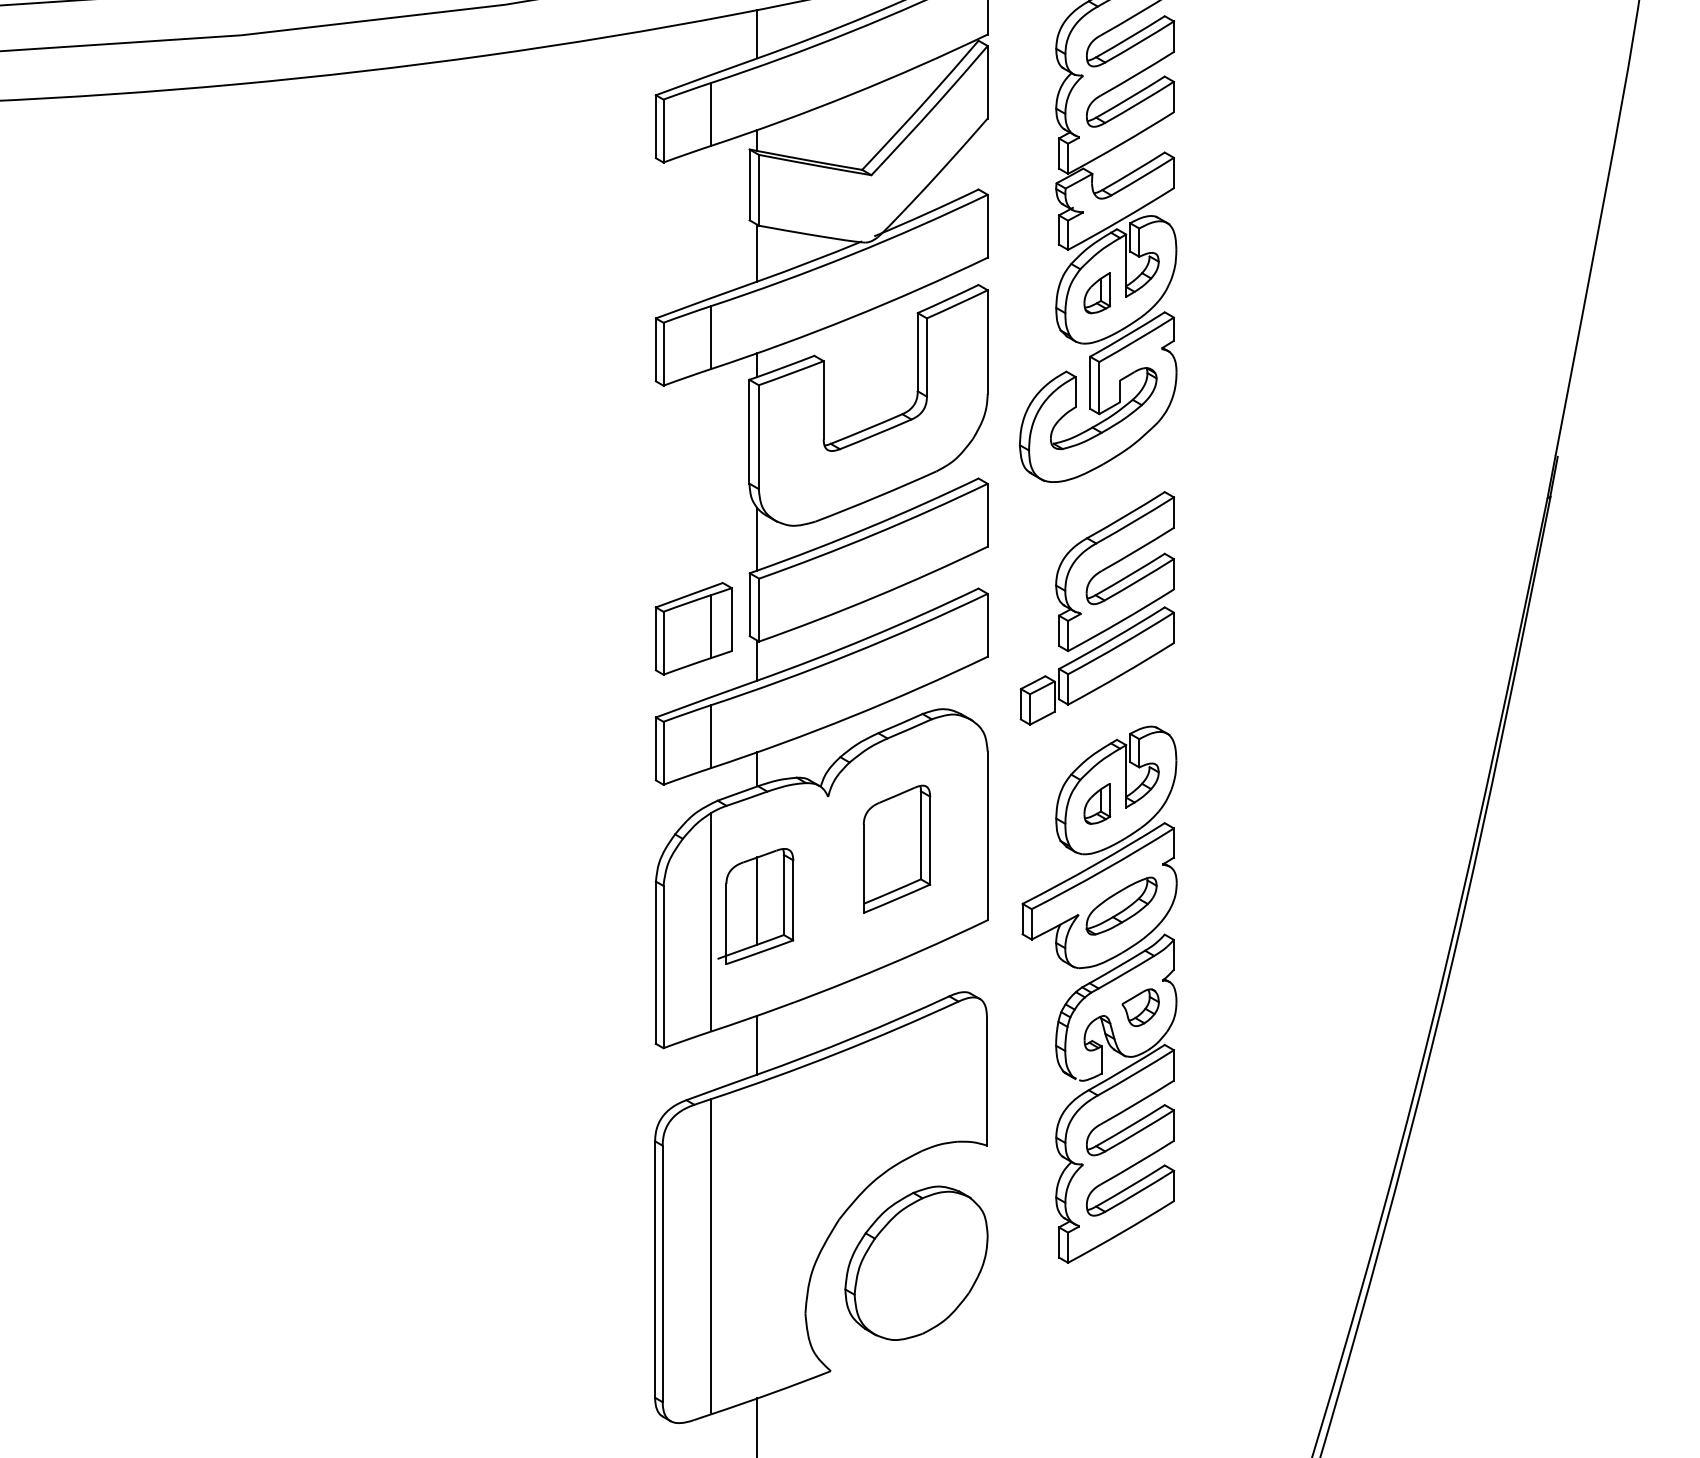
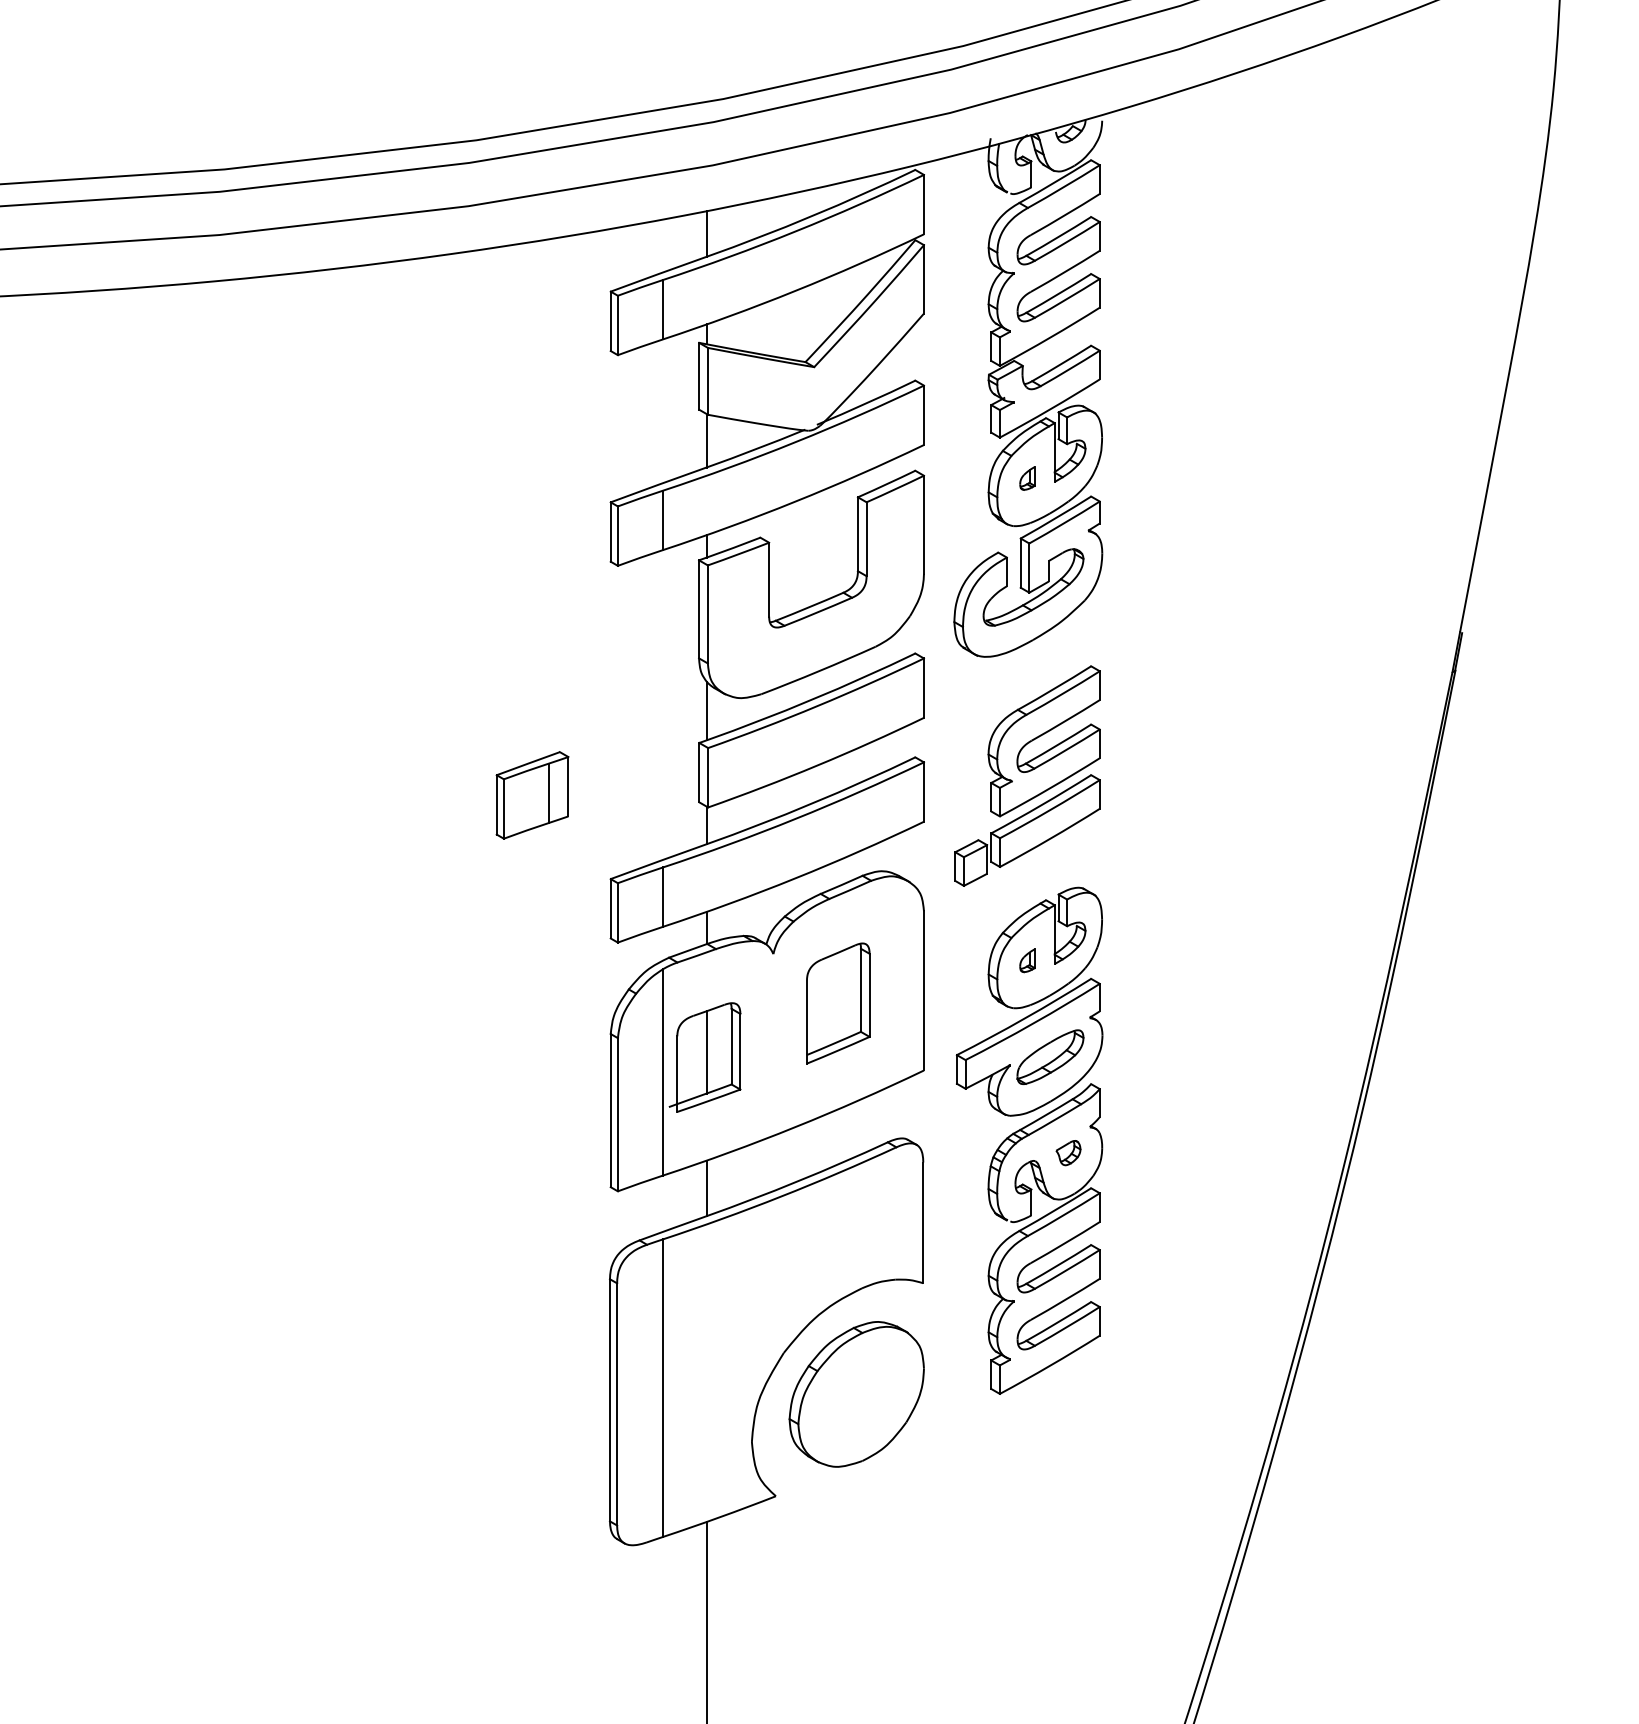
part: (1097, 293) -> (1027, 478), size x0.6
part: (693, 628) -> (532, 795), moved
part: (1097, 803) -> (1027, 960), size x0.6
part: (1140, 1007) -> (1068, 1152), size x0.7

